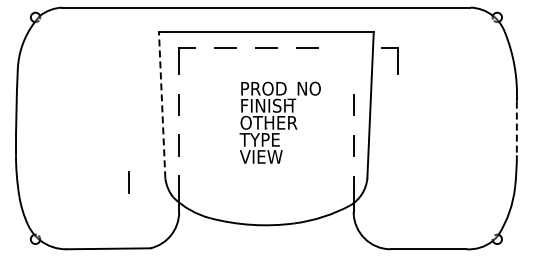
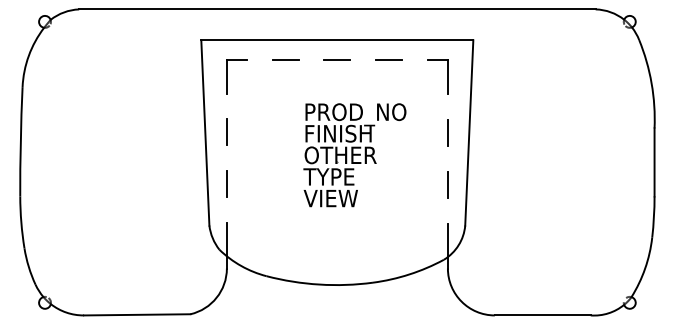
part: (397, 60) -> (447, 76), moved
line: (162, 104) -> (205, 132), dashed -> solid
line: (516, 128) -> (654, 162), dashed -> solid
line: (128, 182) -> (162, 230), removed

